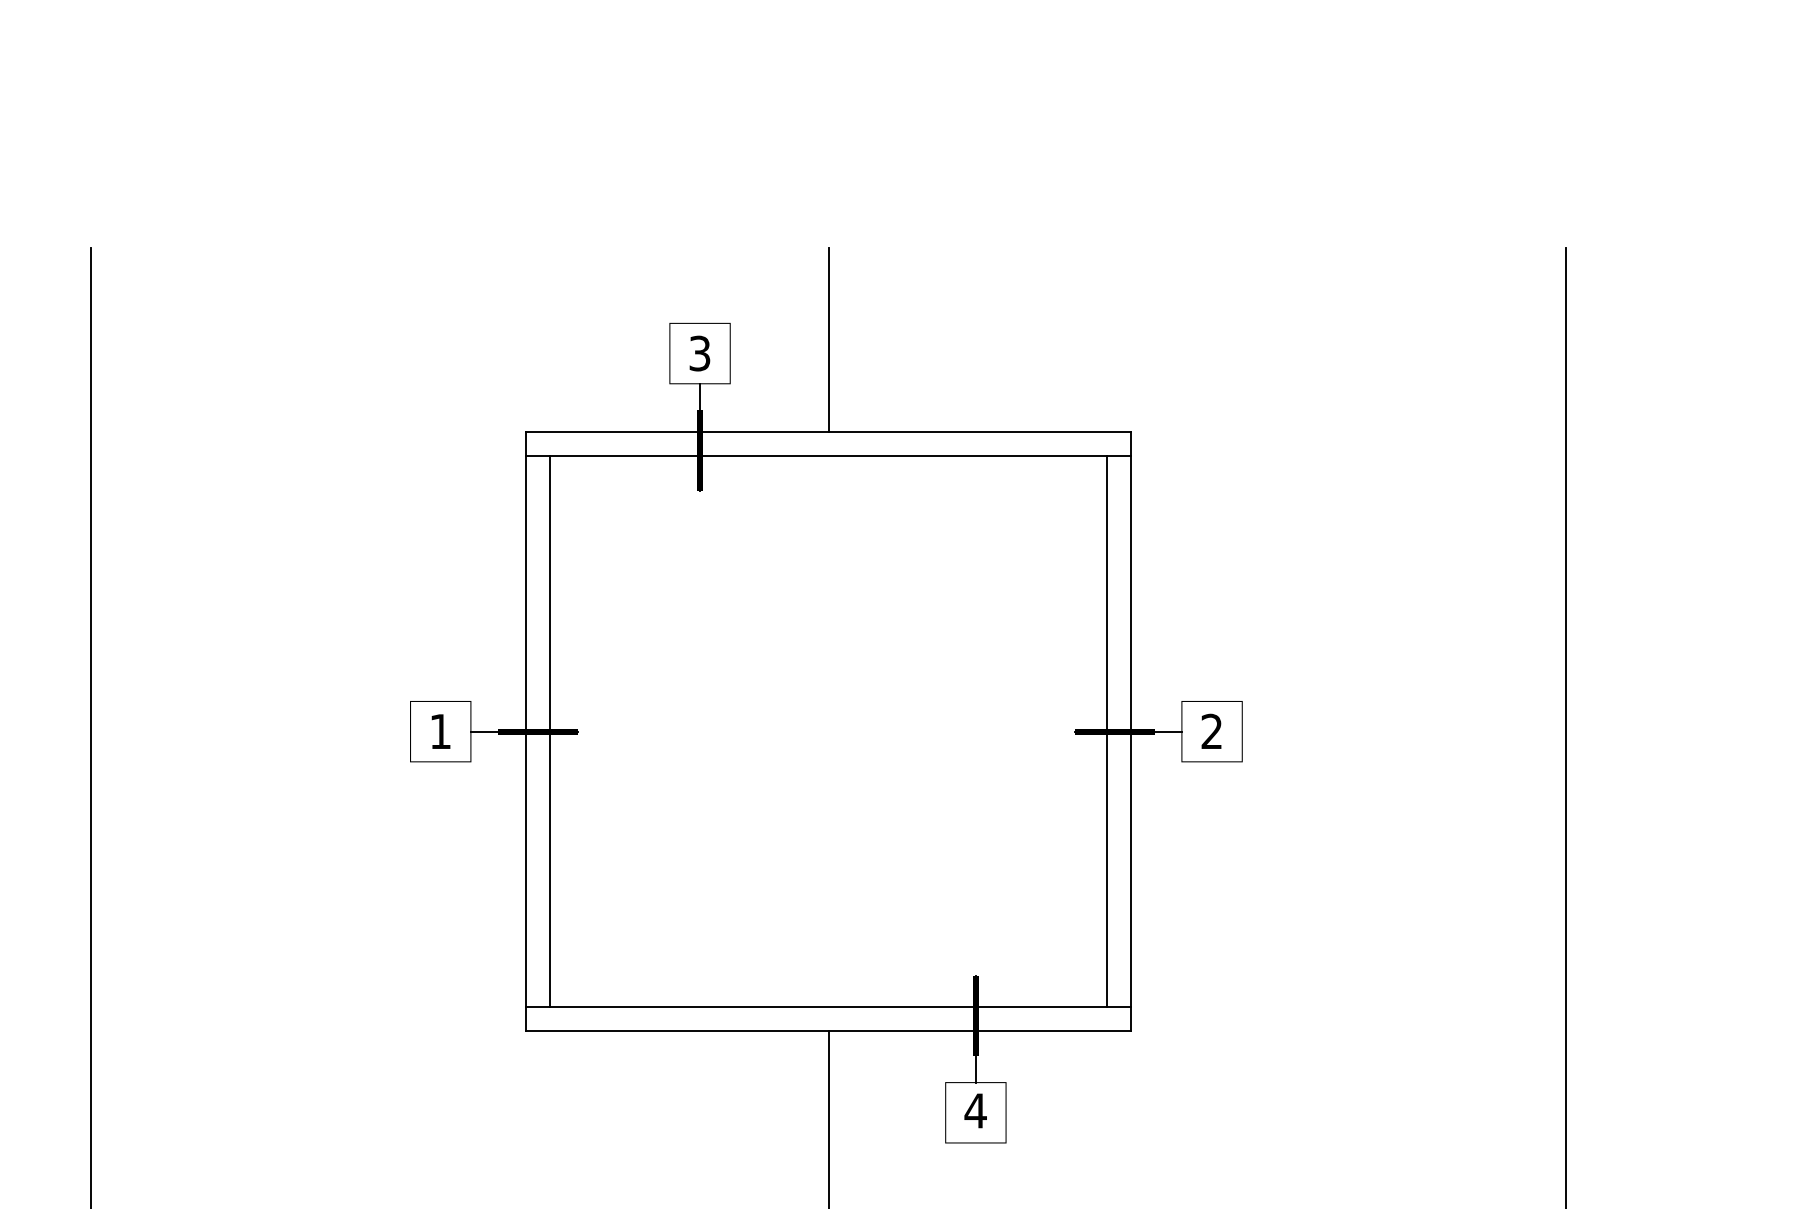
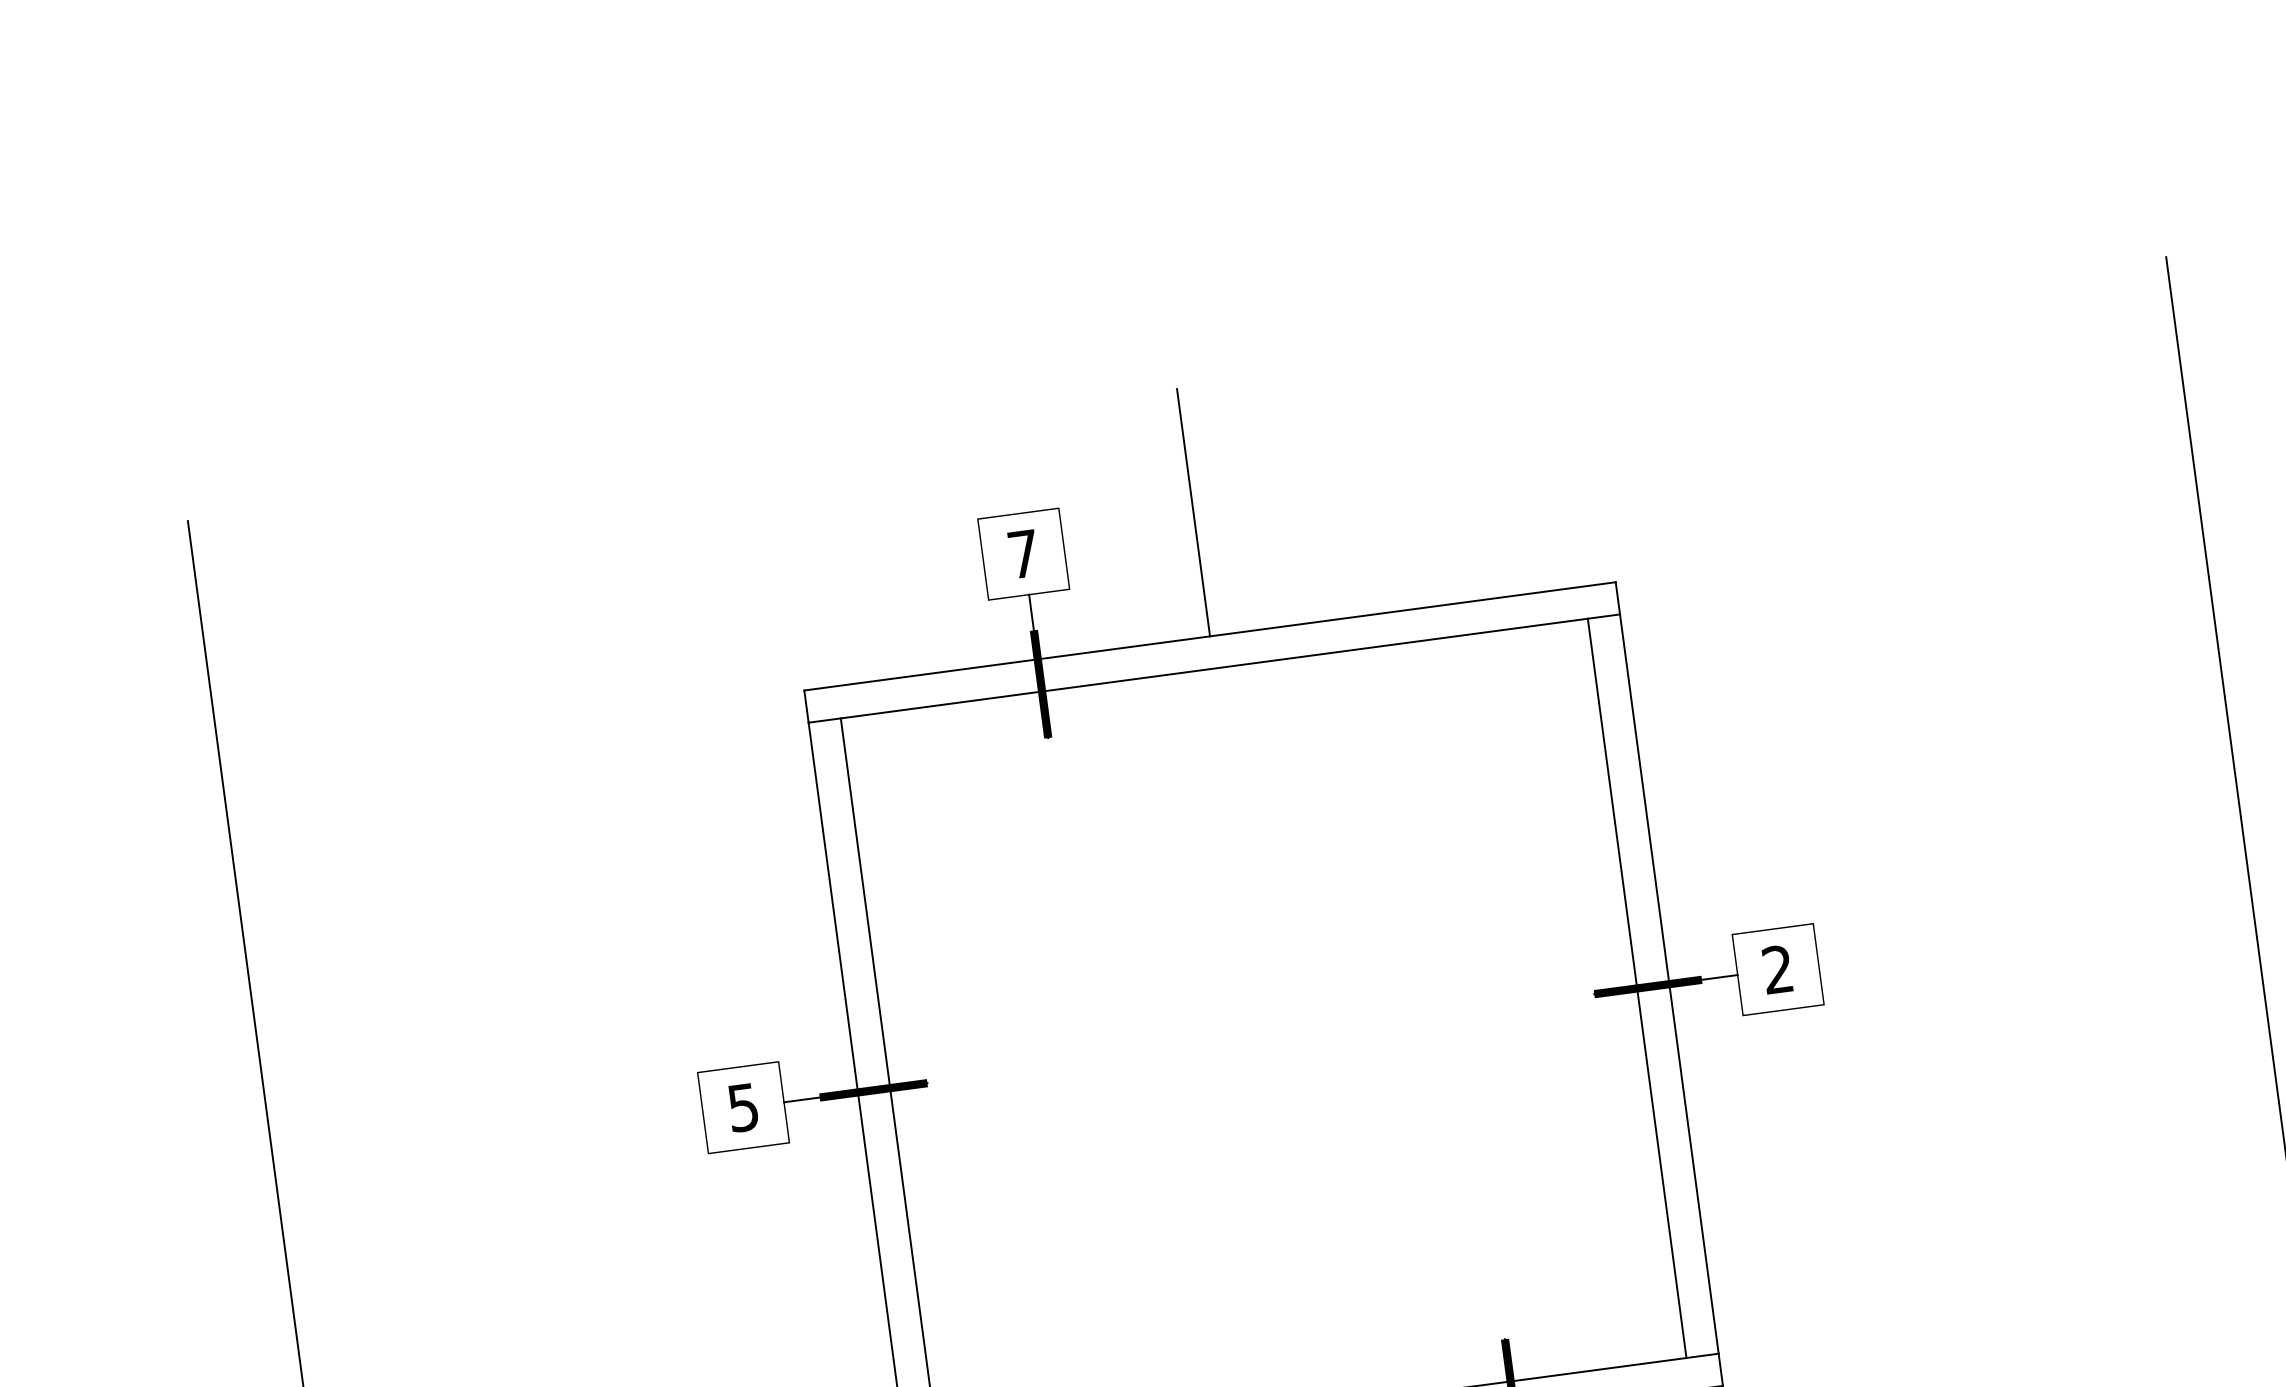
text: (699, 353) -> (1022, 554), 3 -> 7
text: (440, 731) -> (743, 1107), 1 -> 5

